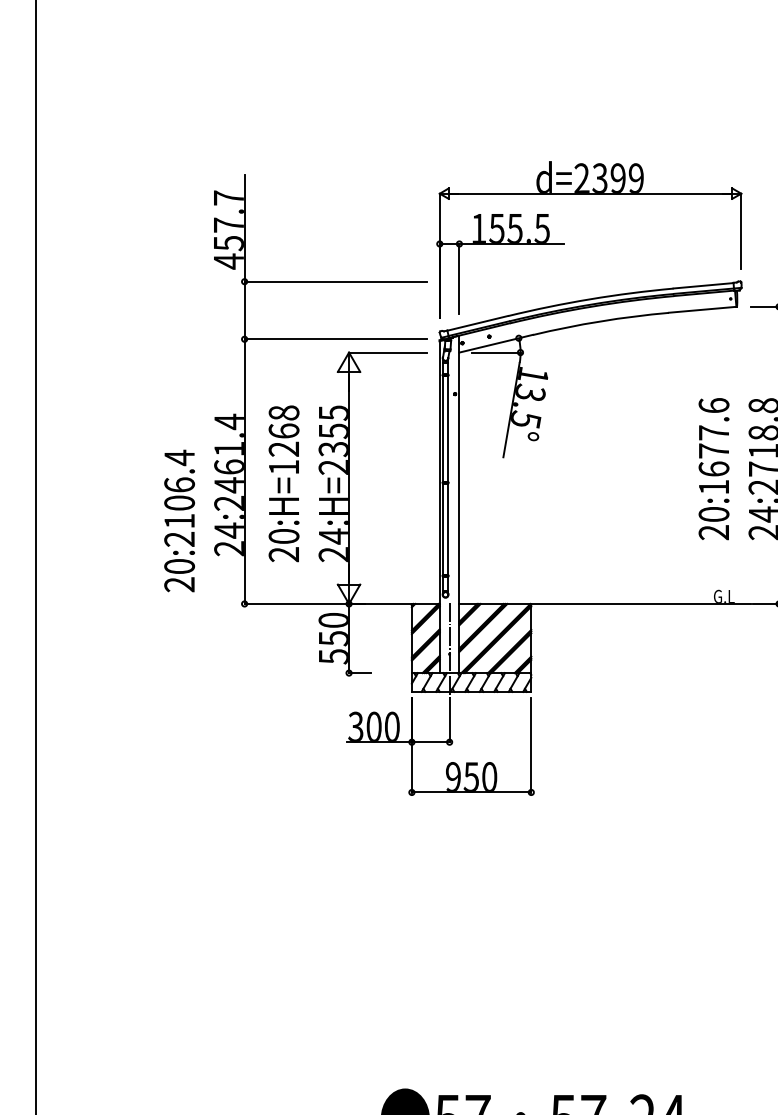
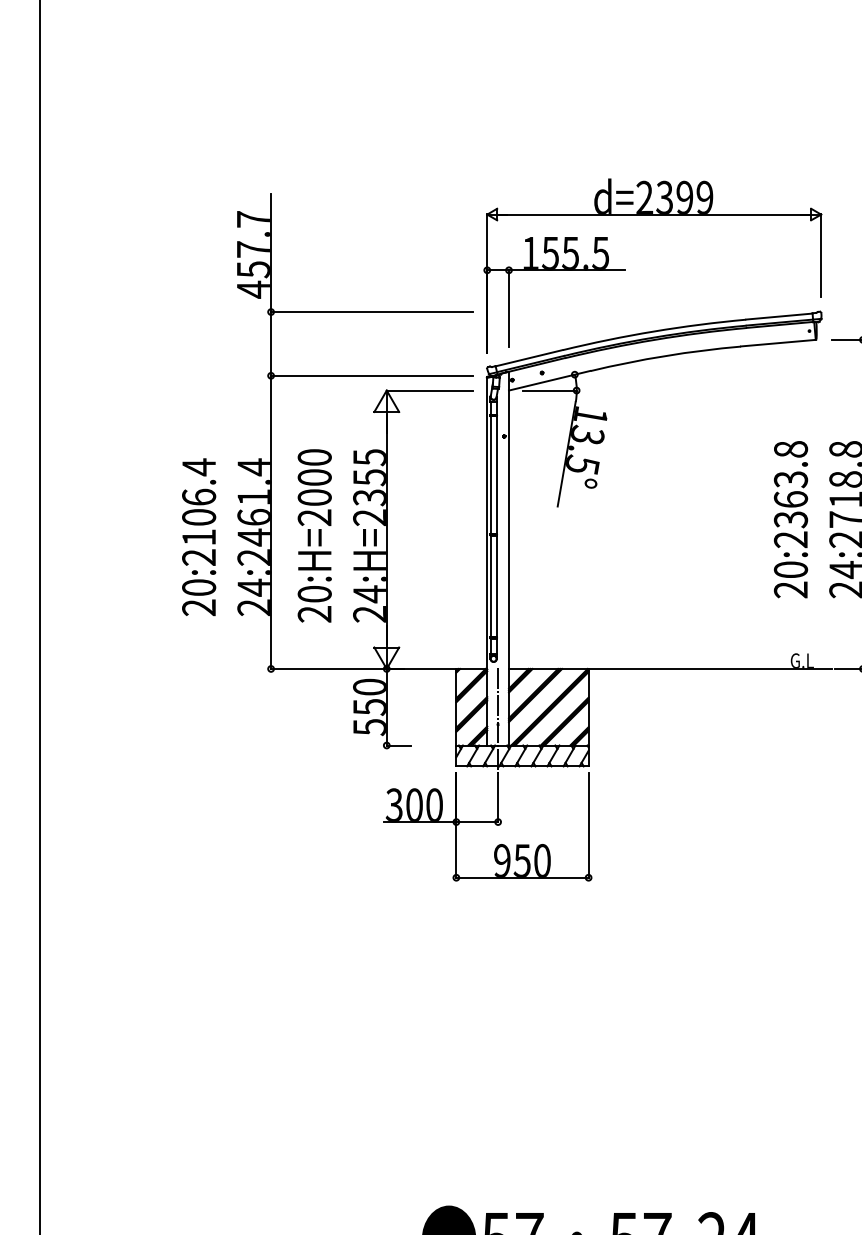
text: (283, 439) -> (314, 486), 20:H=1268 -> 20:H=2000
text: (713, 446) -> (790, 494), 20:1677.6 -> 20:2363.8
text: (179, 520) -> (198, 536), moved

